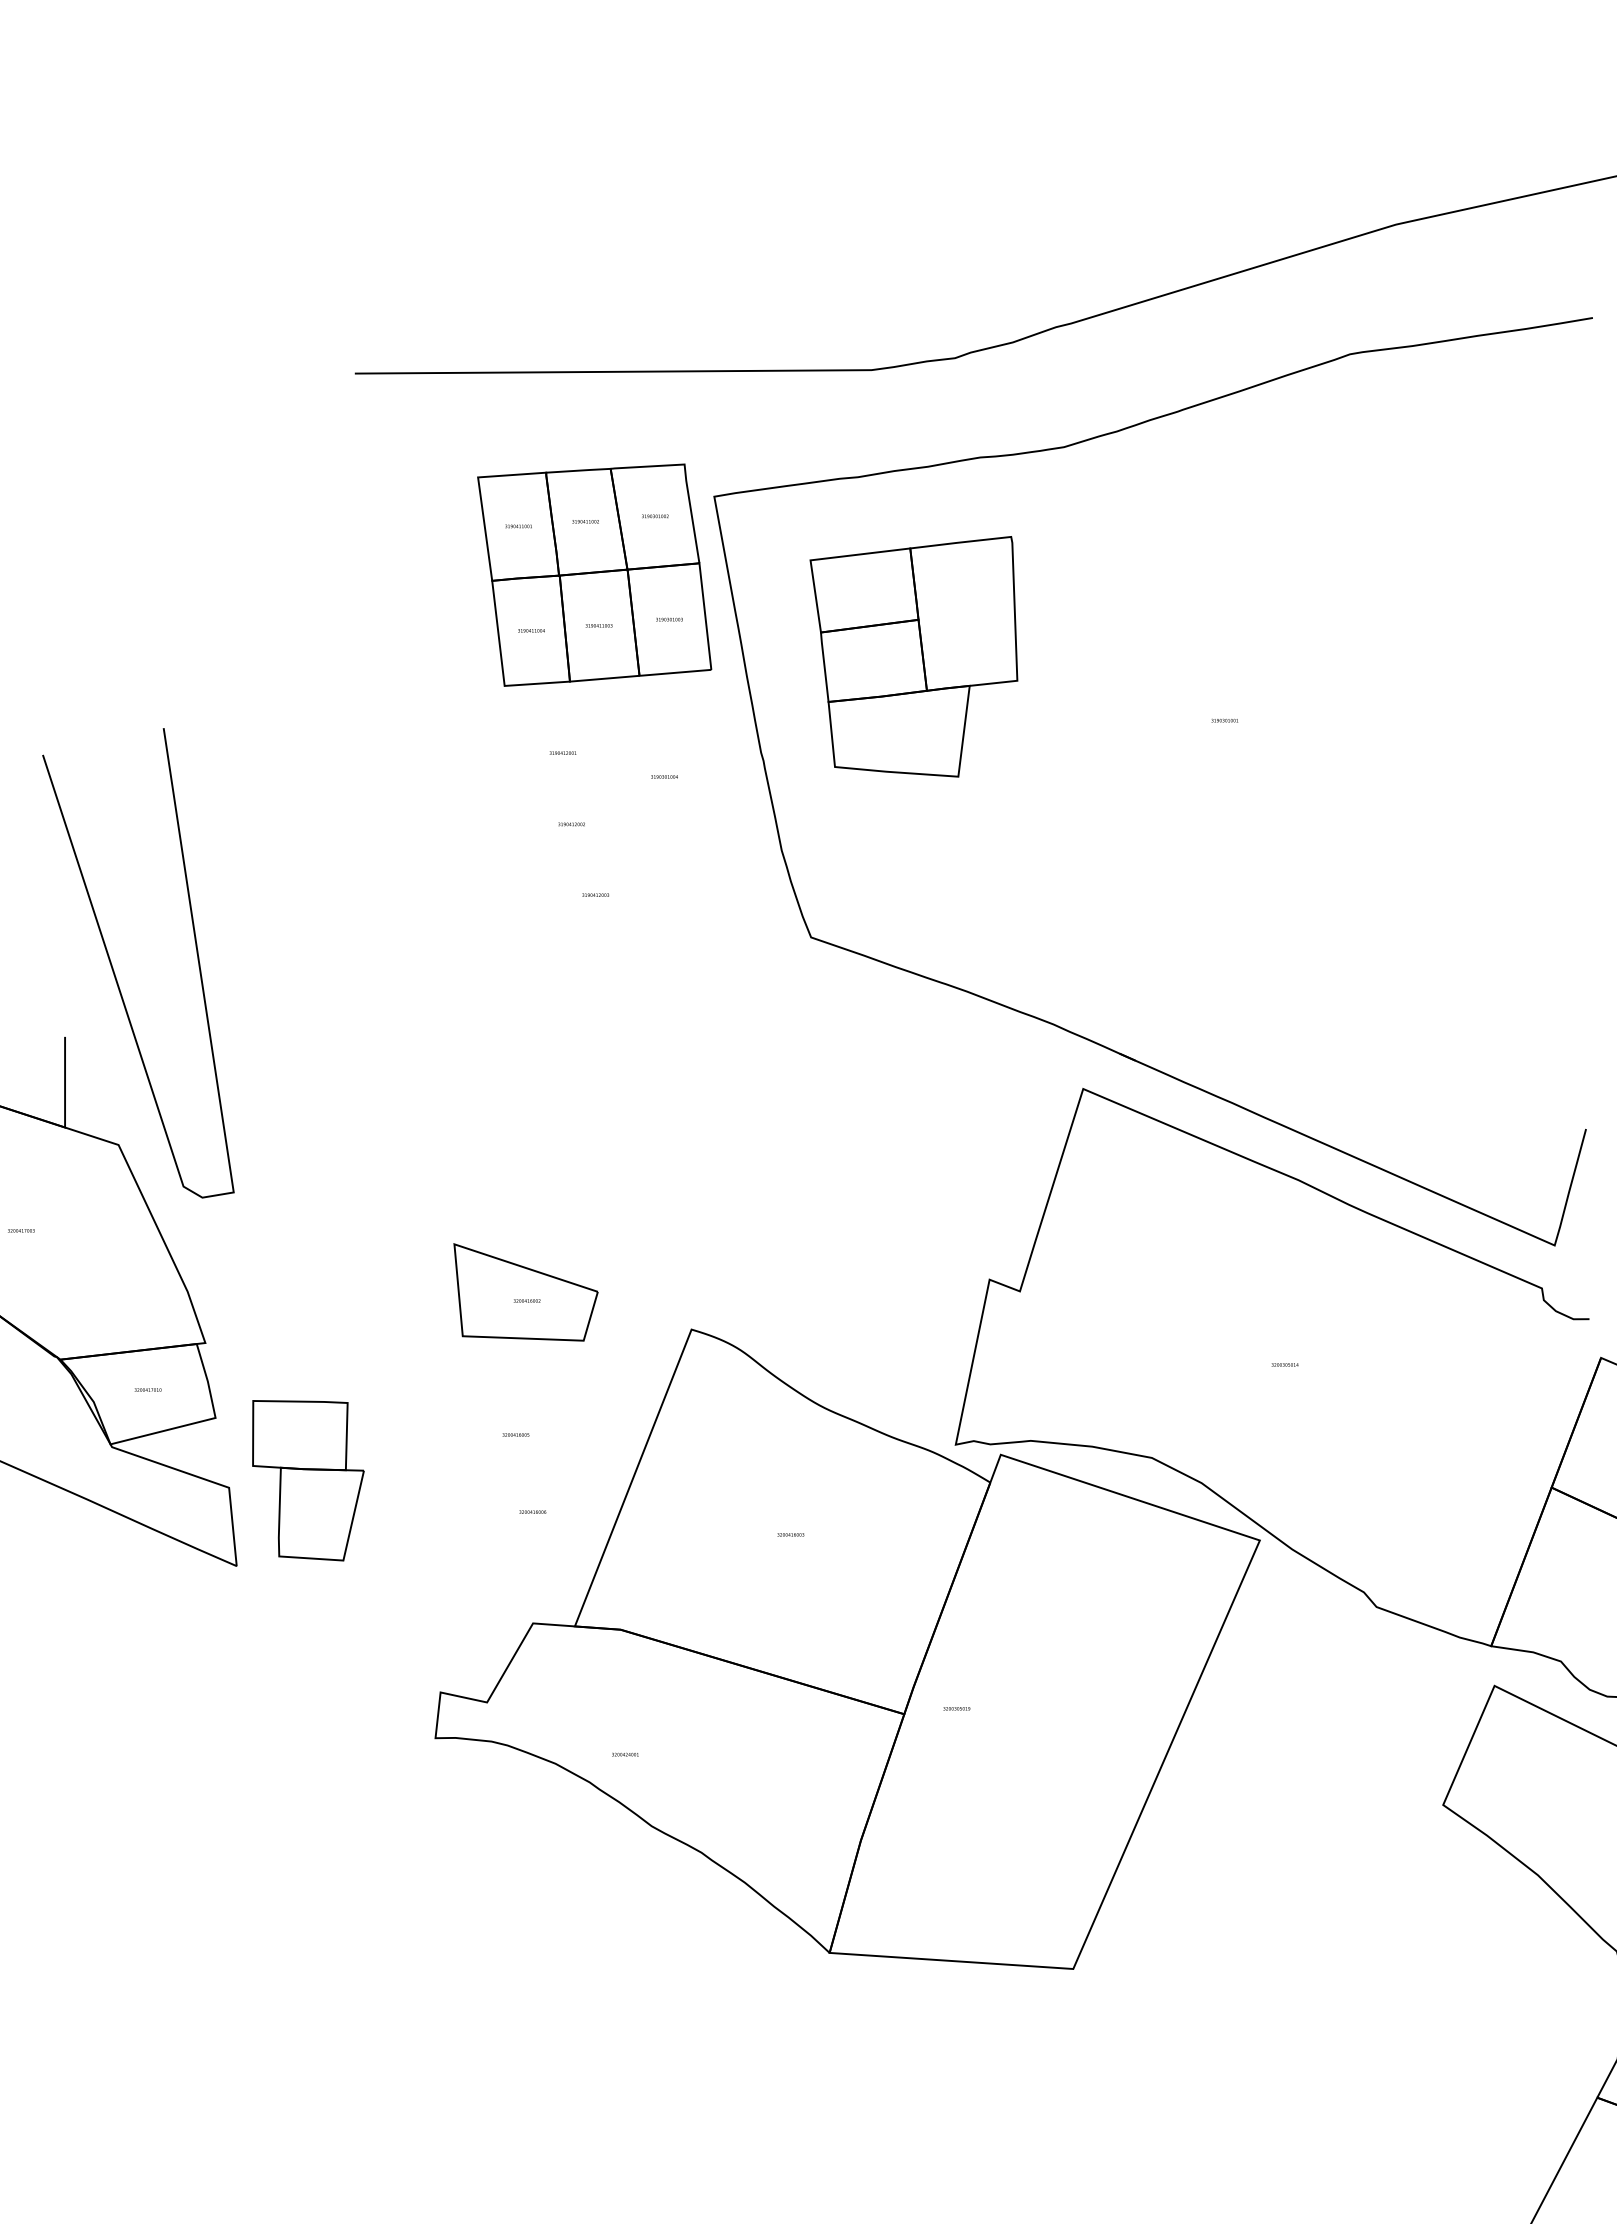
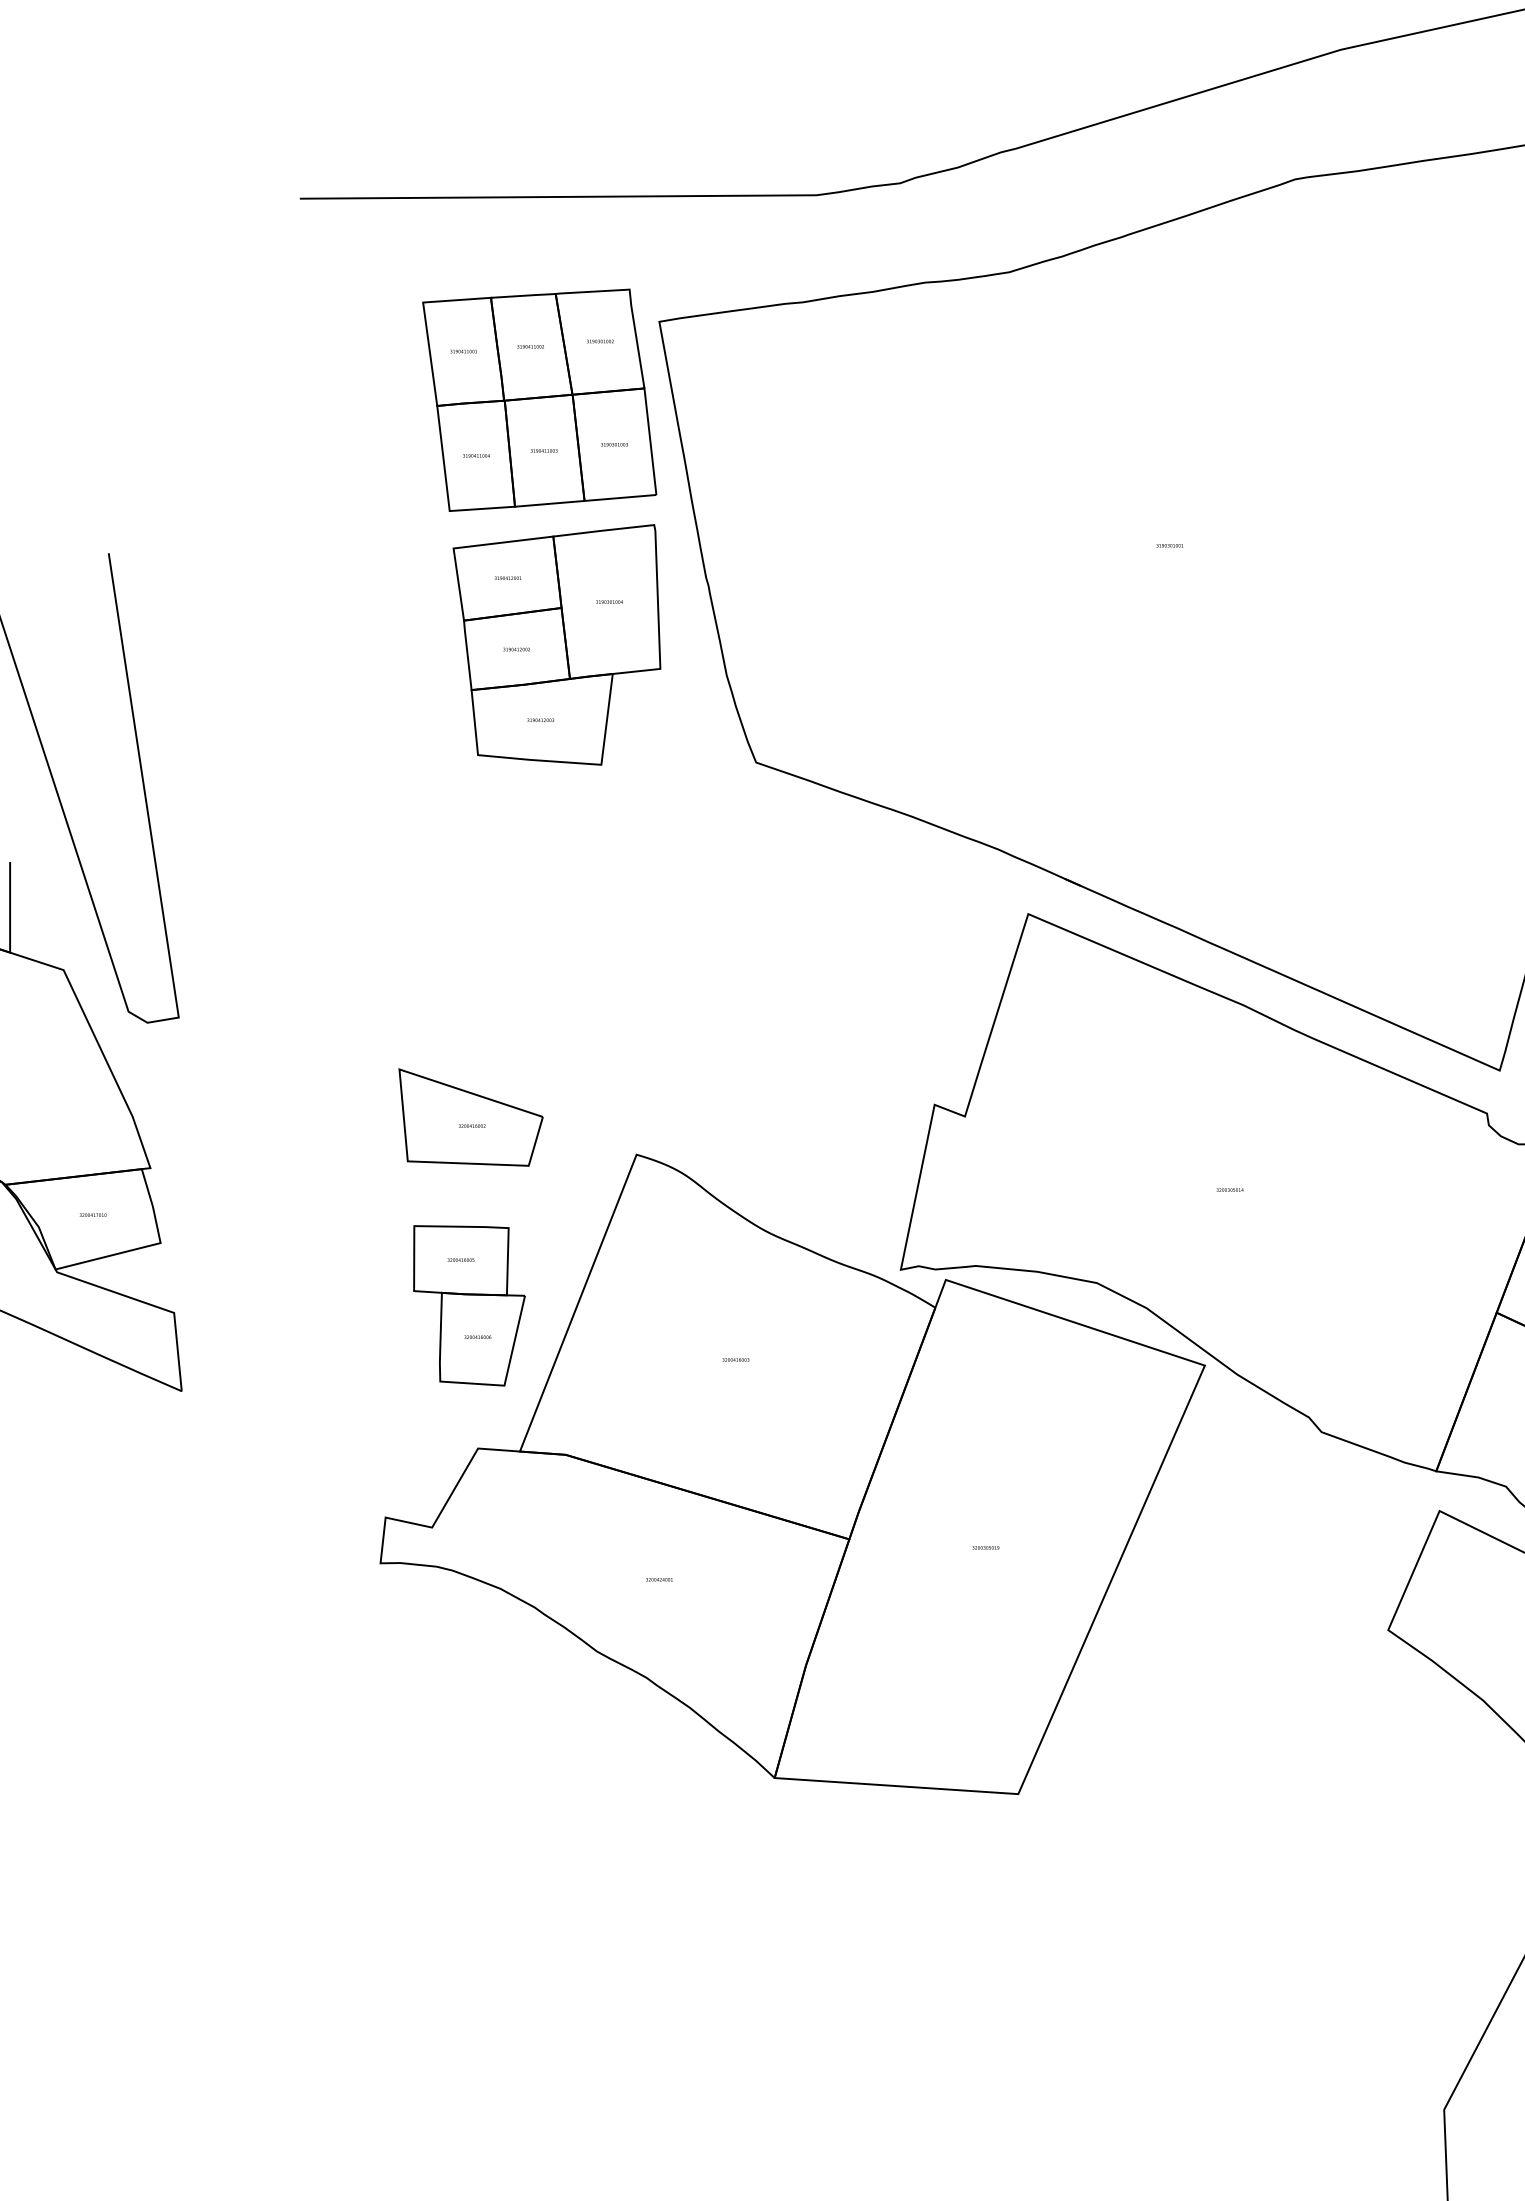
part: (913, 656) -> (556, 644), moved
part: (308, 1480) -> (469, 1305), moved
text: (956, 1708) -> (985, 1547), moved
text: (625, 1754) -> (659, 1579), moved

